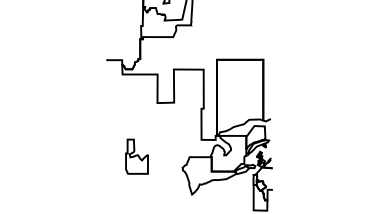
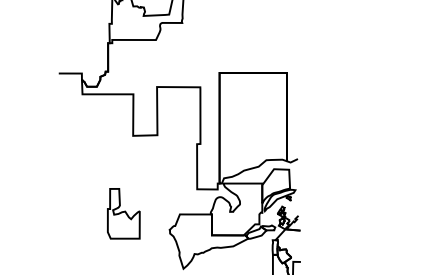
part: (136, 156) -> (123, 213), moved

